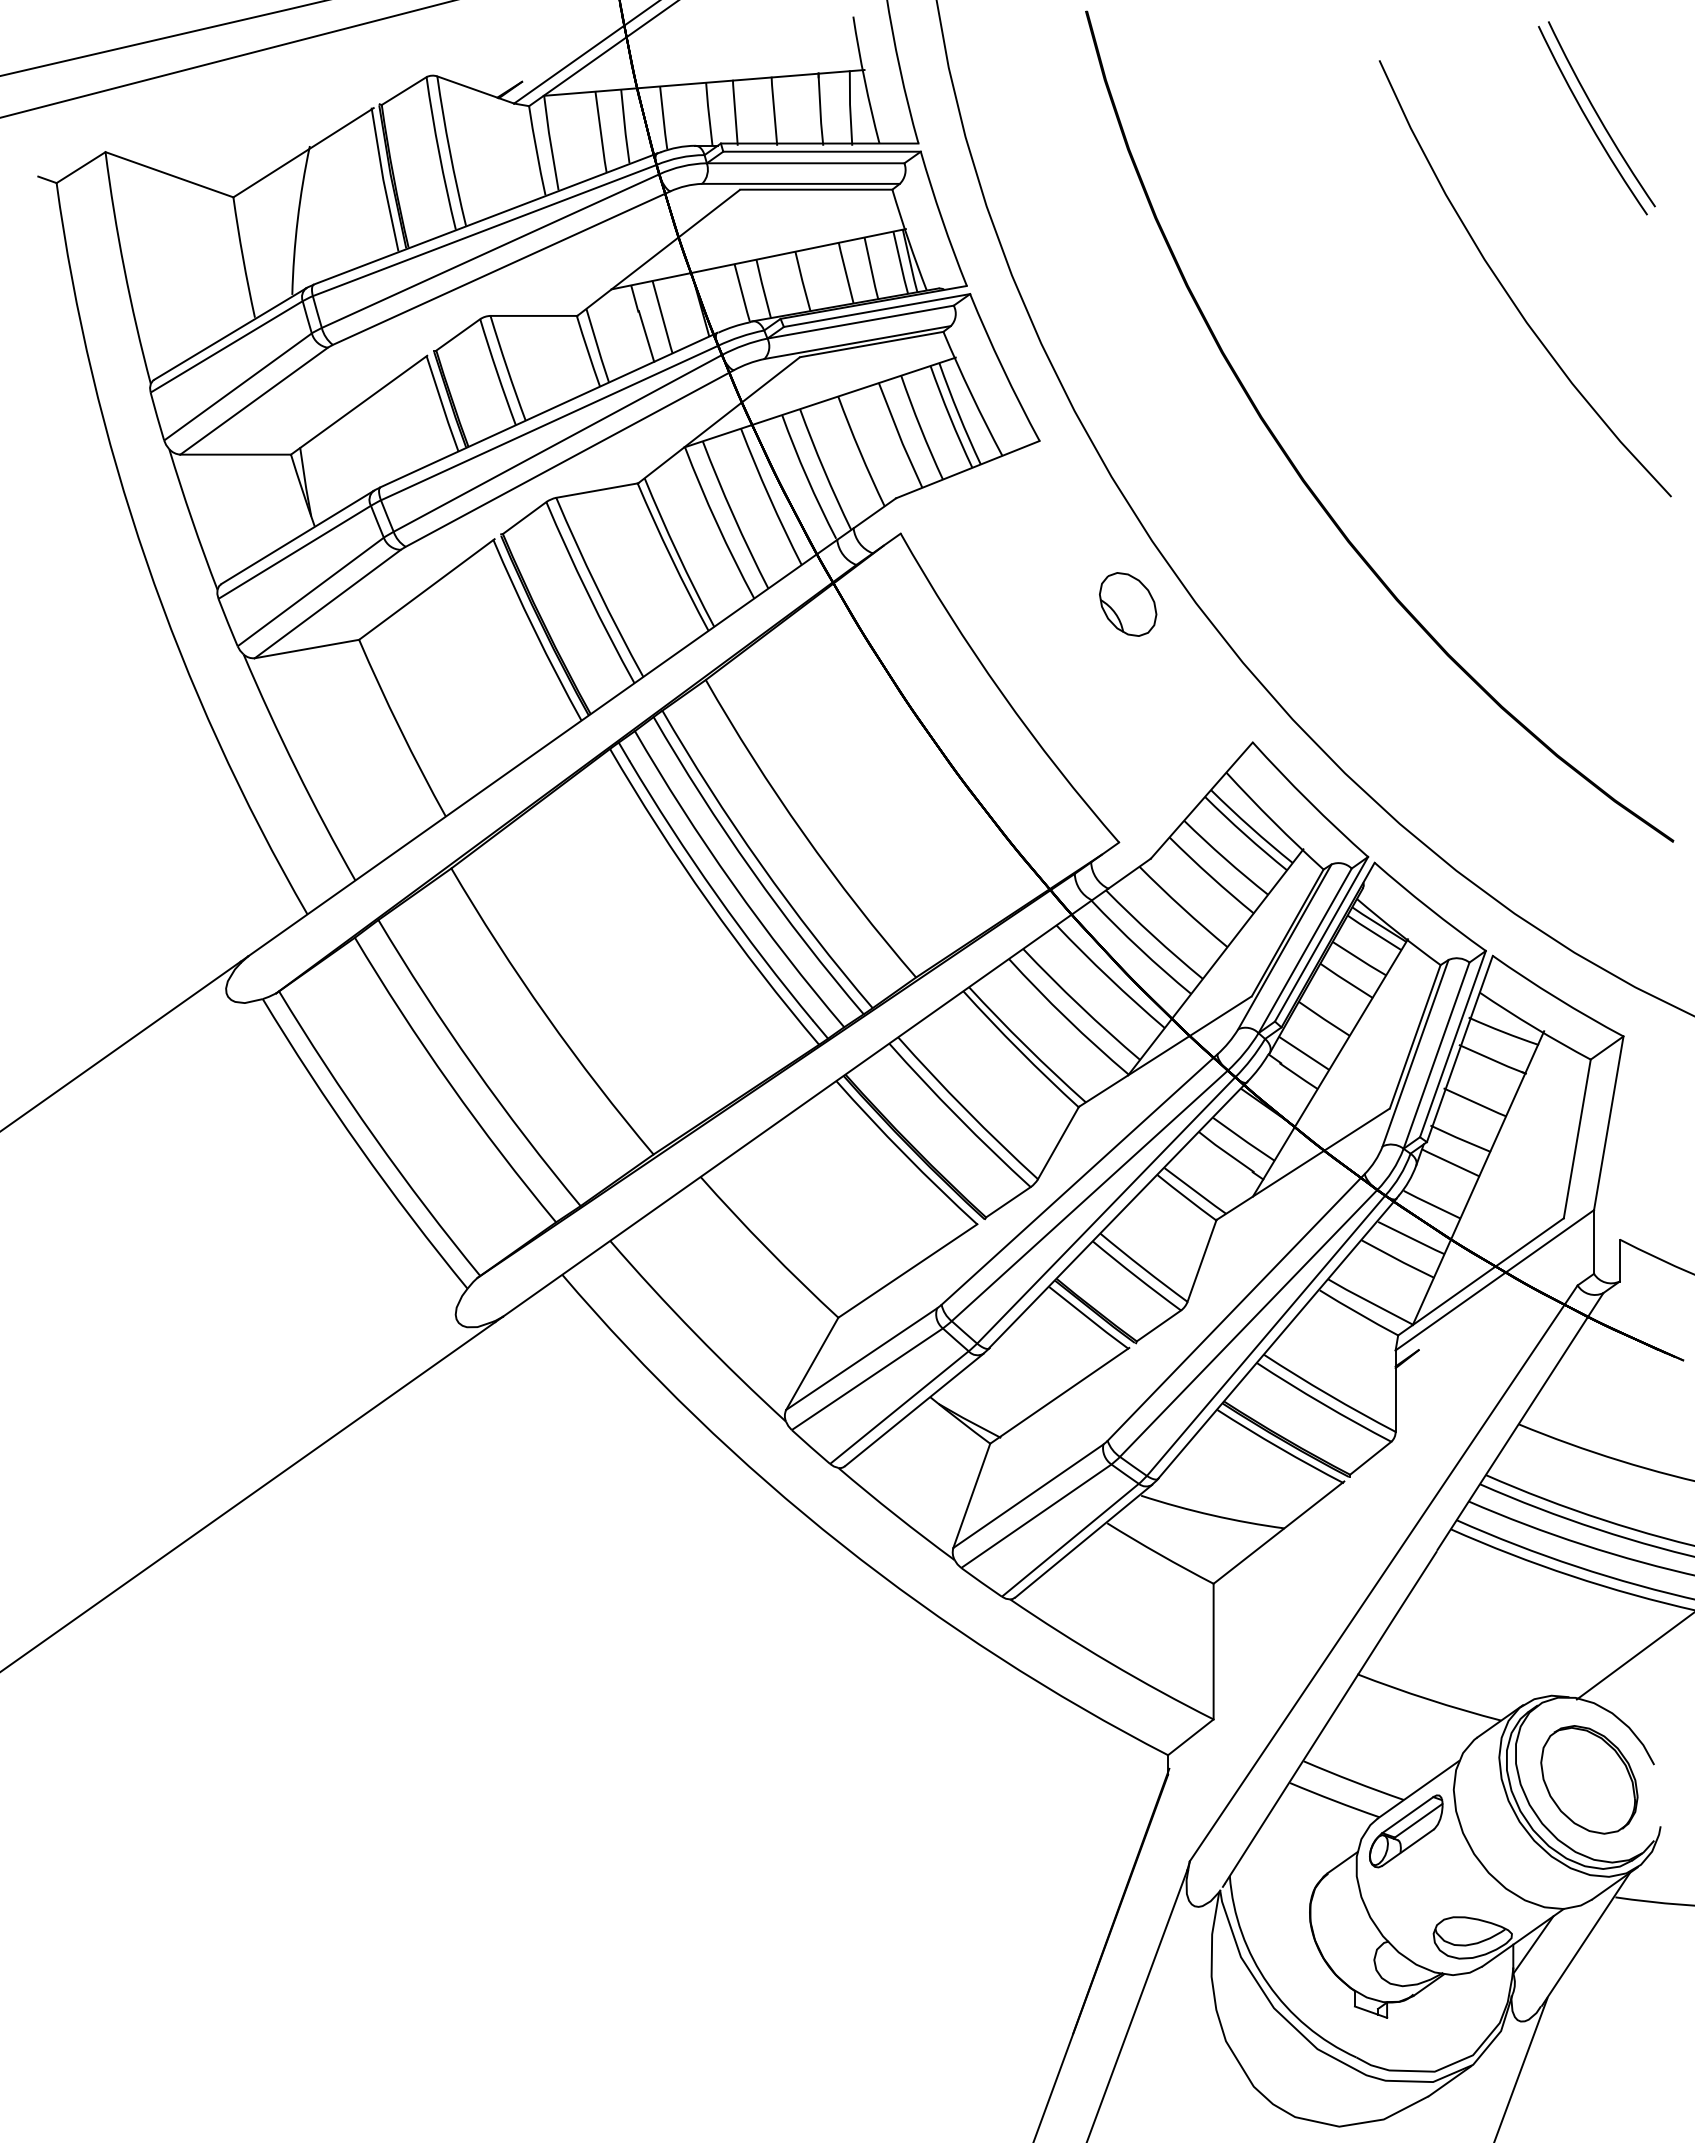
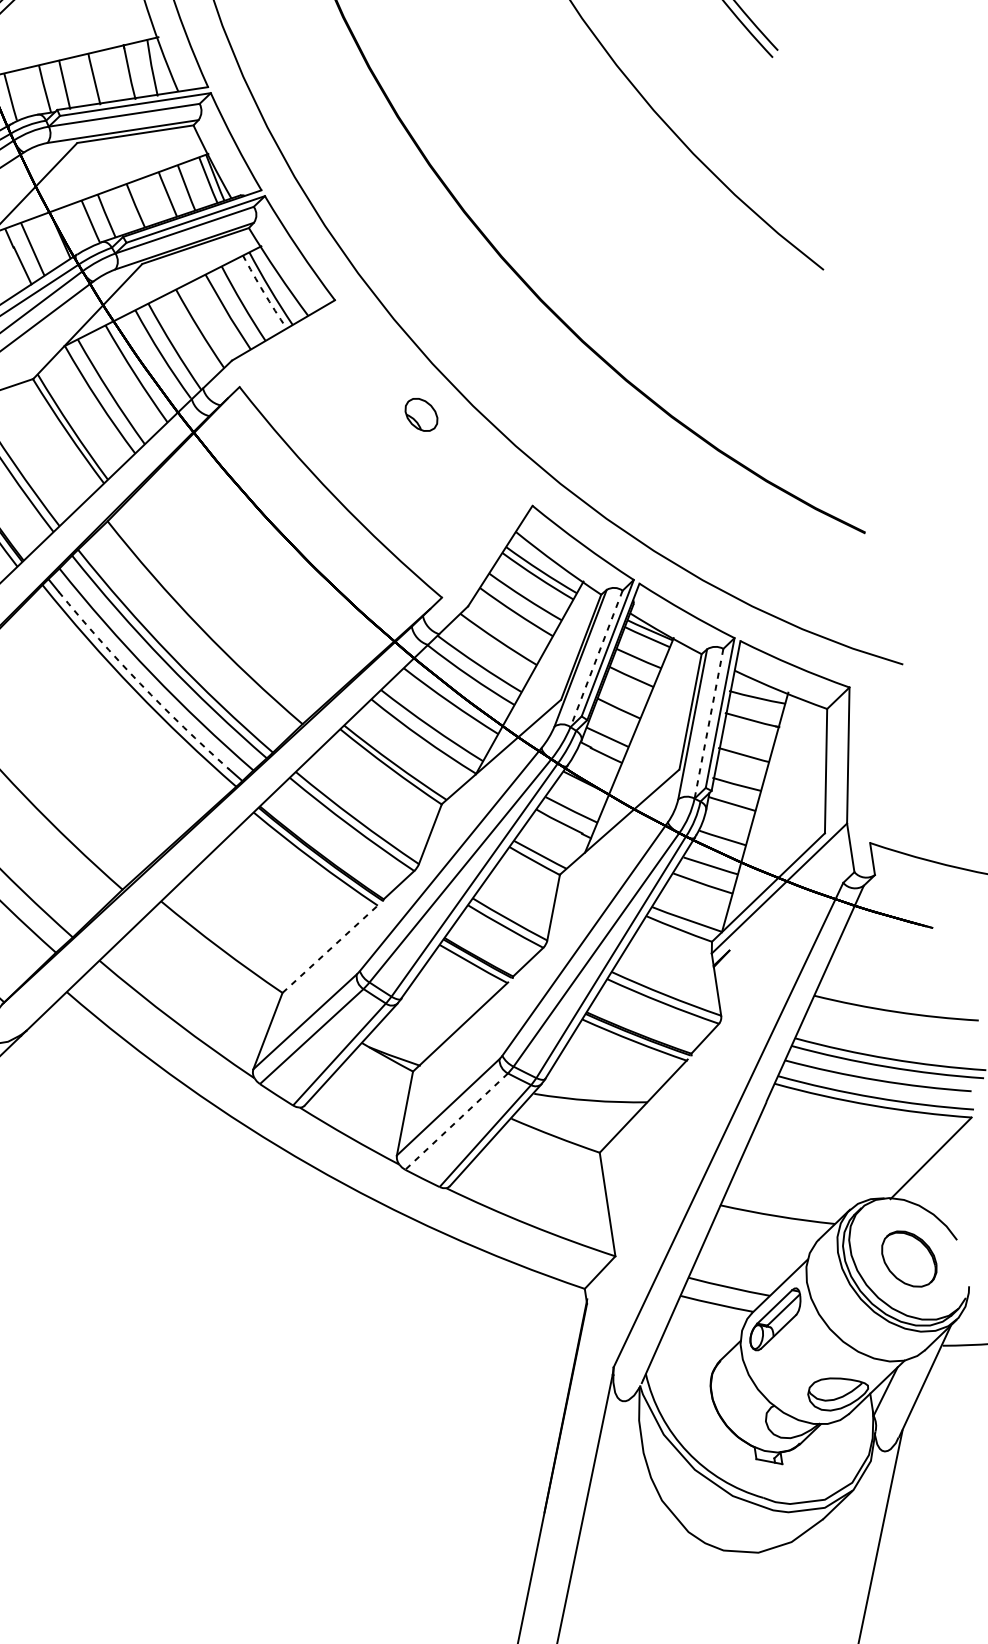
arc: (950, 417) -> (264, 292), solid -> dashed
part: (1128, 604) -> (421, 414), size x0.7
arc: (716, 894) -> (140, 683), solid -> dashed
line: (1305, 950) -> (596, 658), solid -> dashed
line: (1436, 1055) -> (708, 723), solid -> dashed
line: (907, 1270) -> (329, 948), solid -> dashed
line: (1036, 1516) -> (456, 1121), solid -> dashed
part: (1589, 1779) -> (909, 1258), size x0.7

